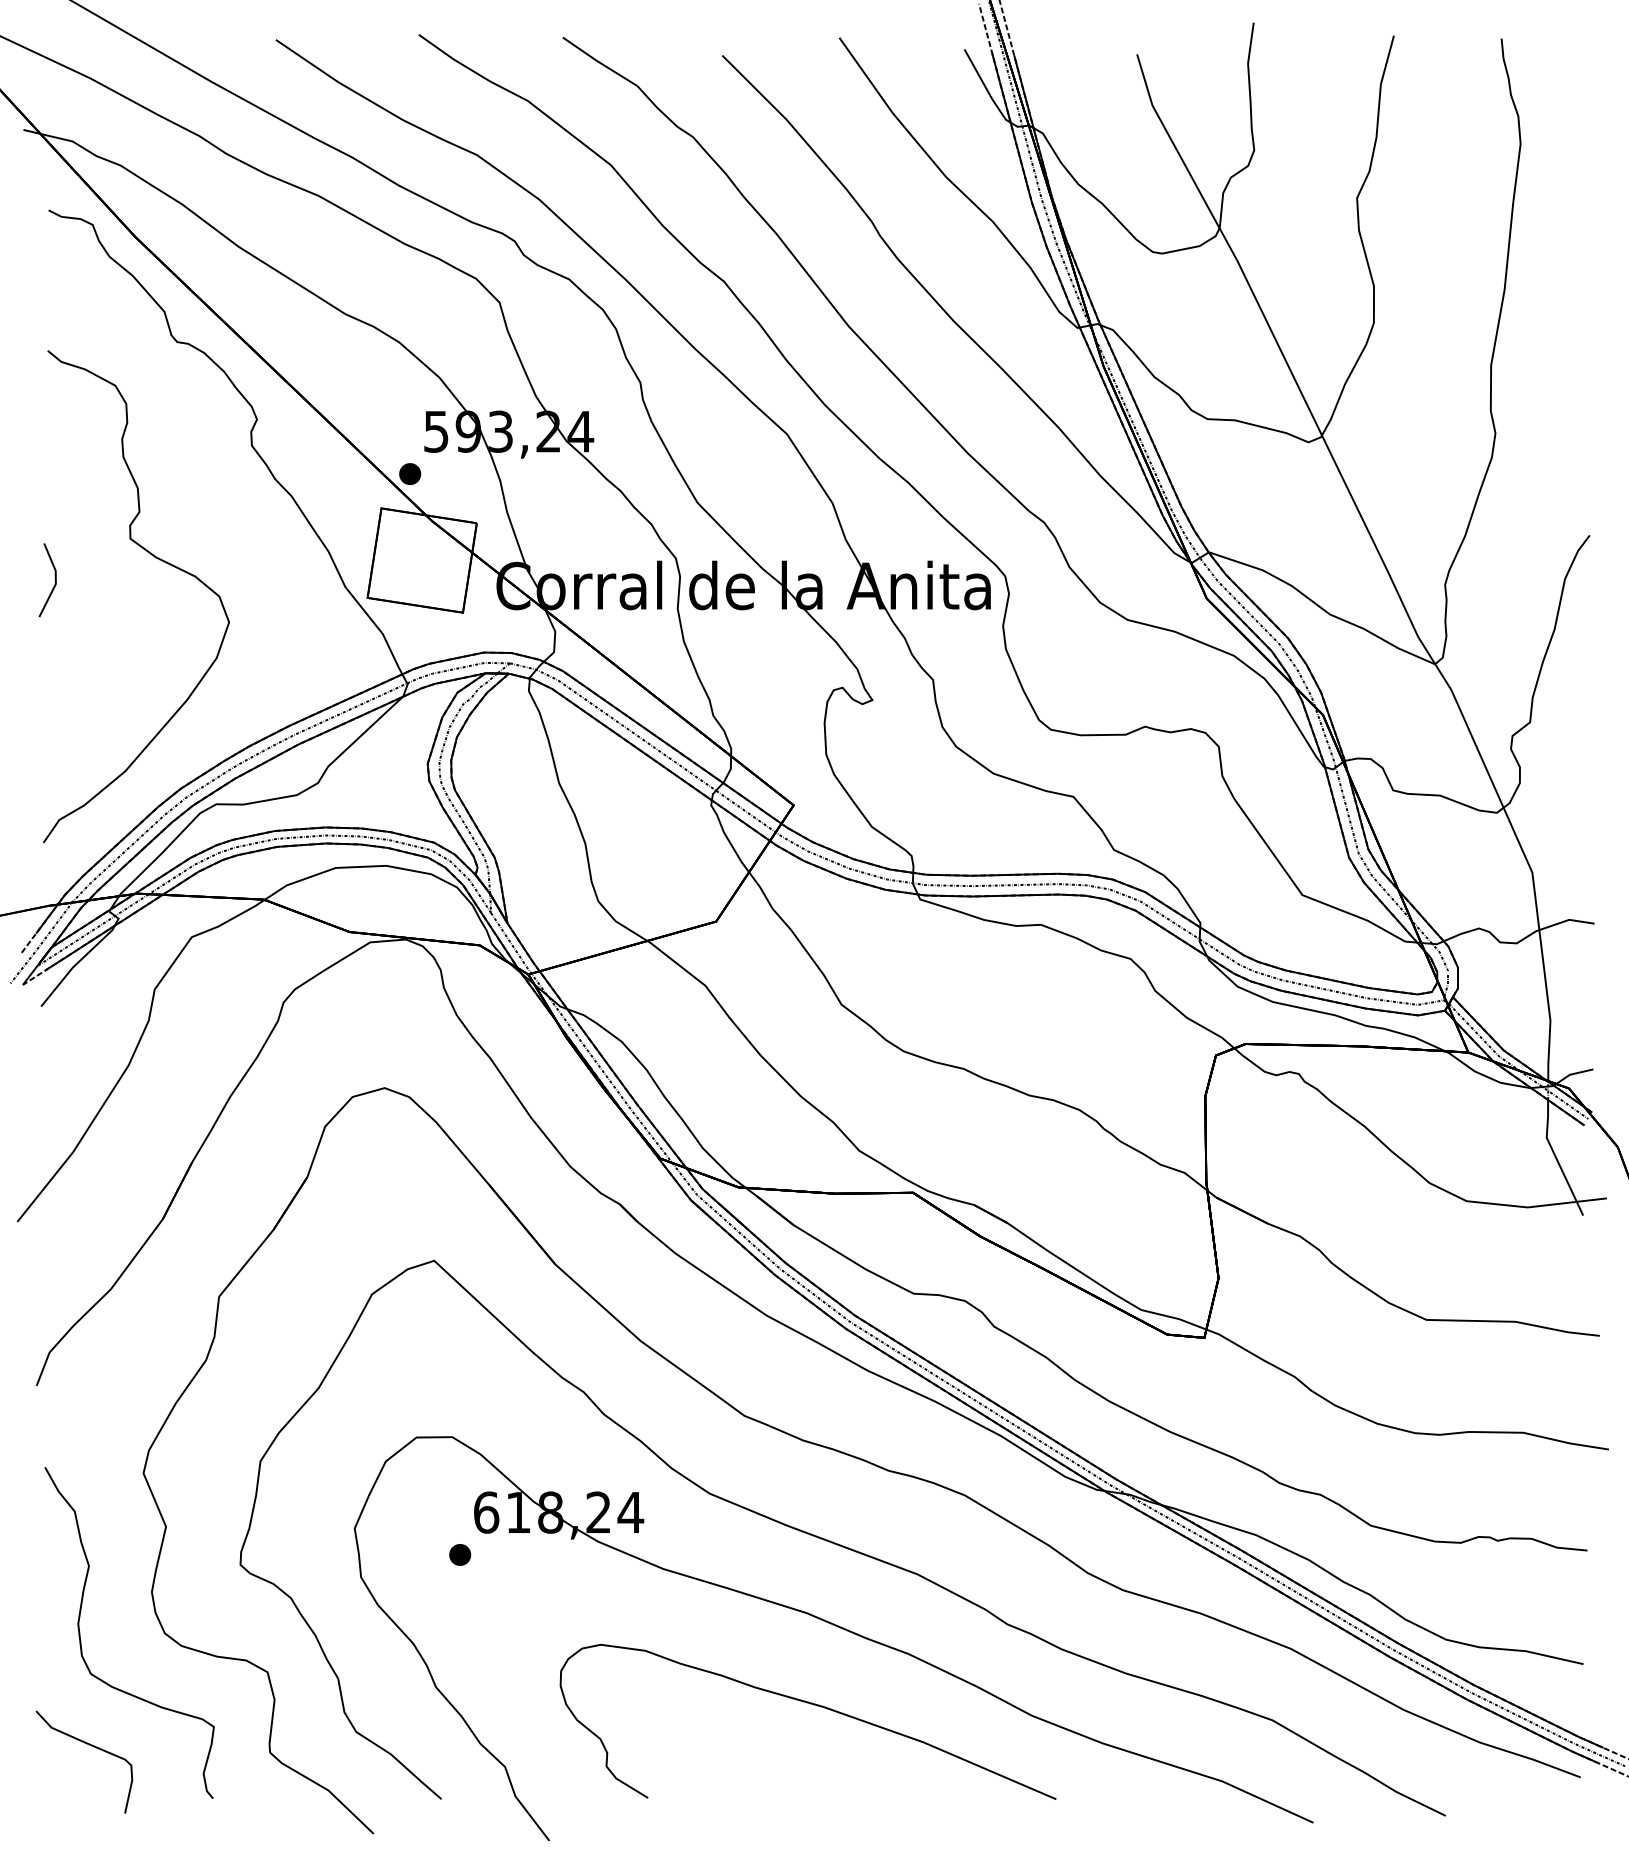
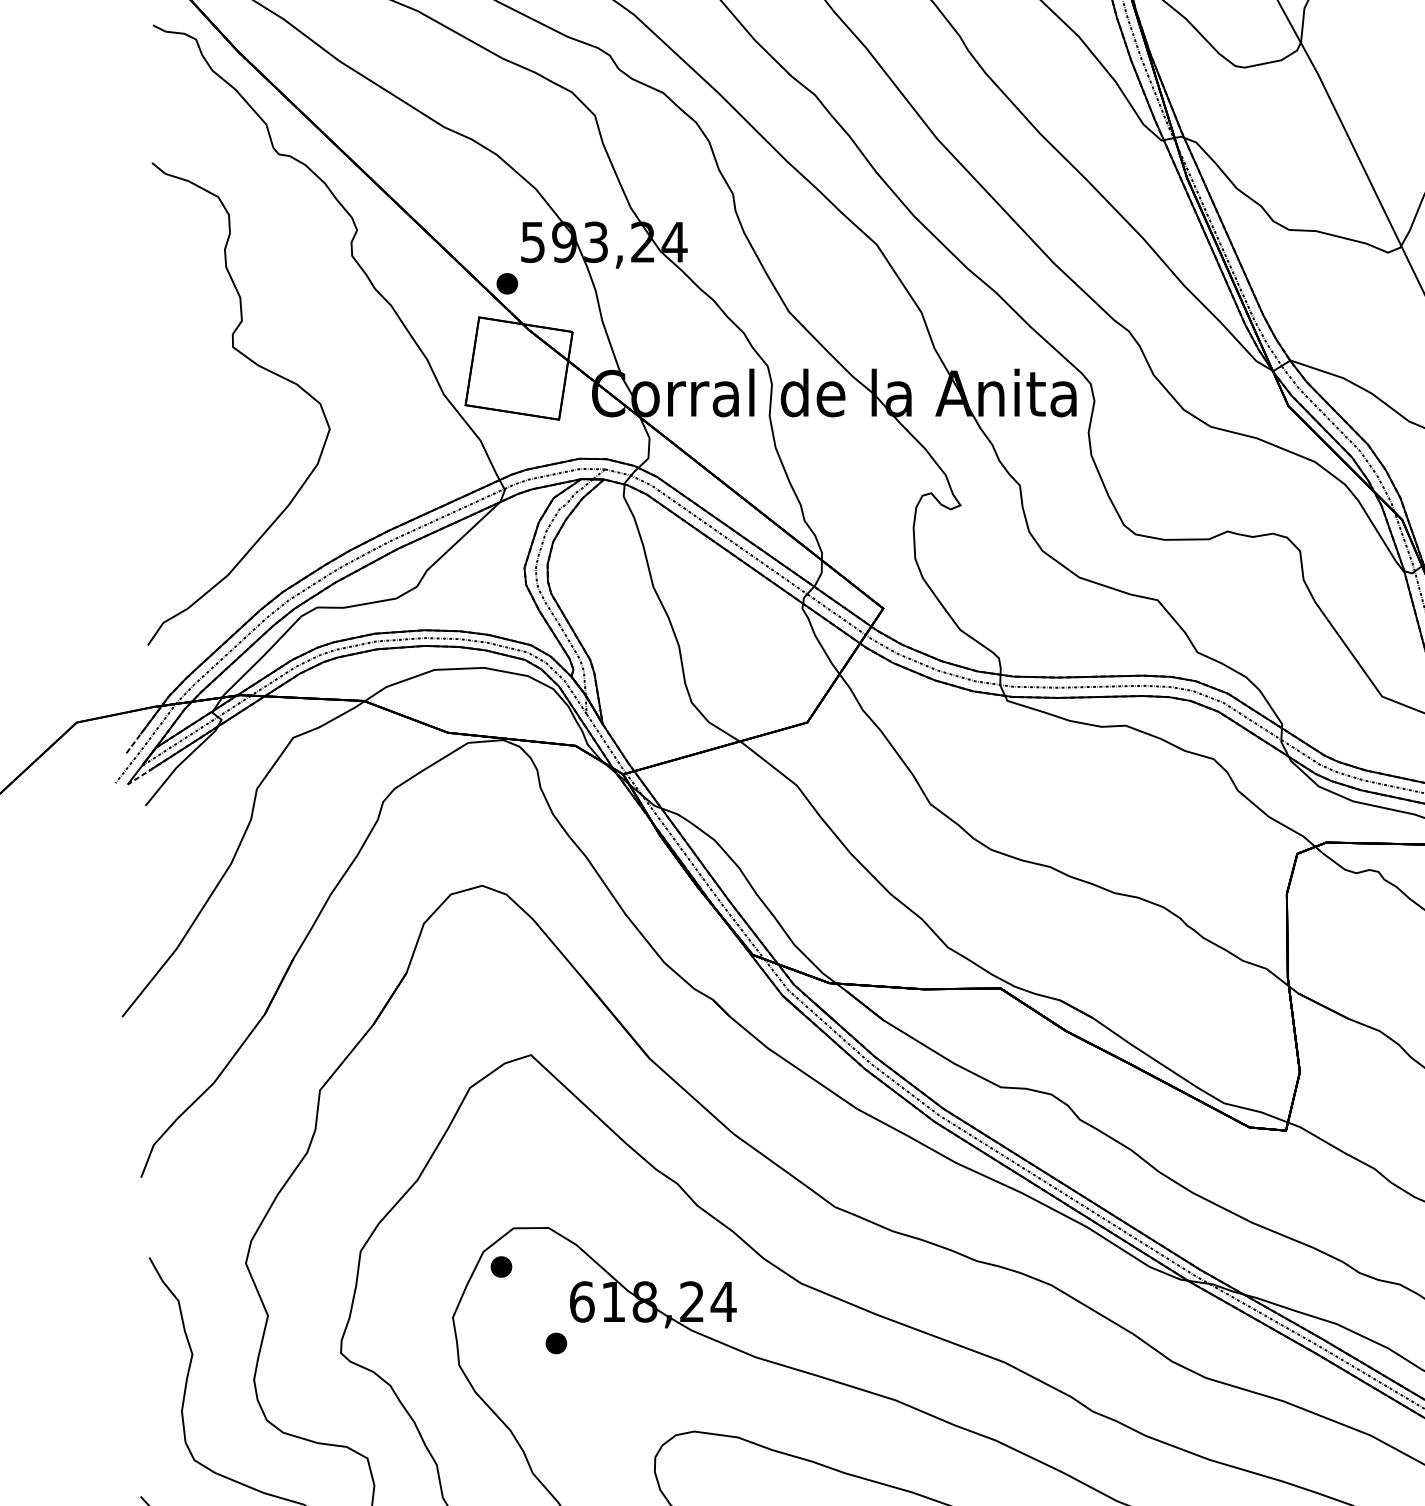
line: (54, 579) -> (158, 387), removed
part: (404, 1476) -> (501, 1266), added

